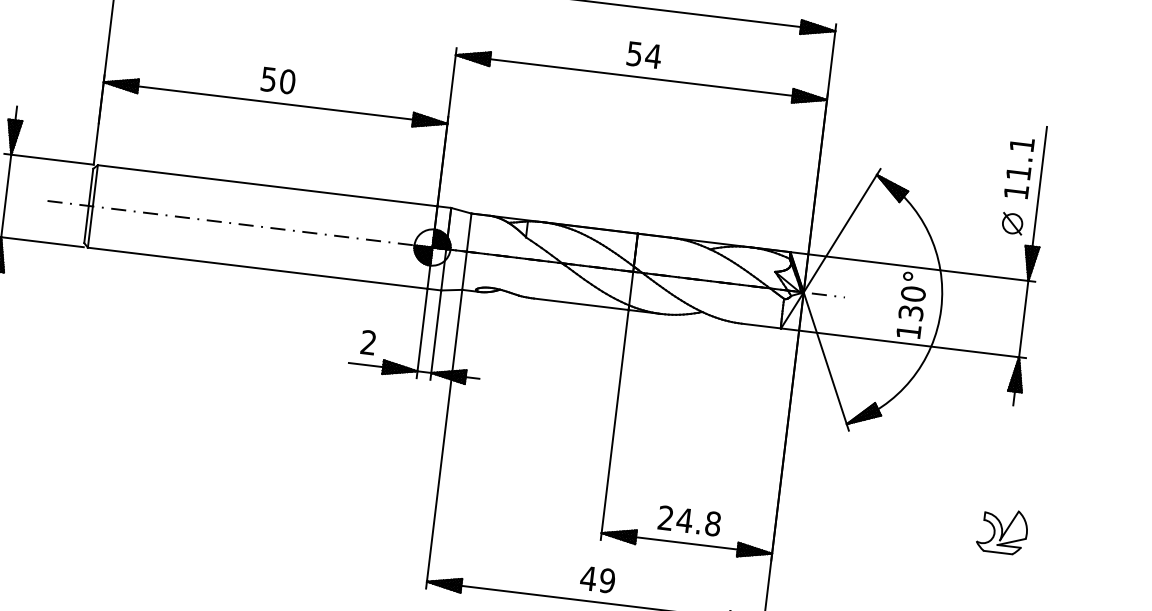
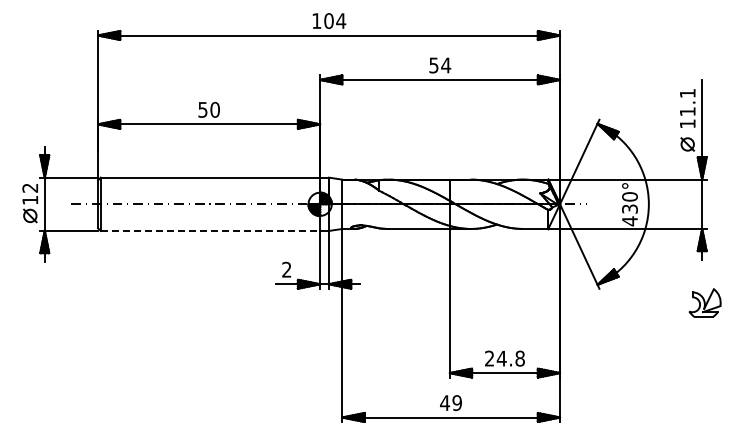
line: (257, 267) -> (210, 230), solid -> dashed
text: (908, 332) -> (629, 221), 130° -> 430°
part: (1001, 530) -> (704, 302), moved

